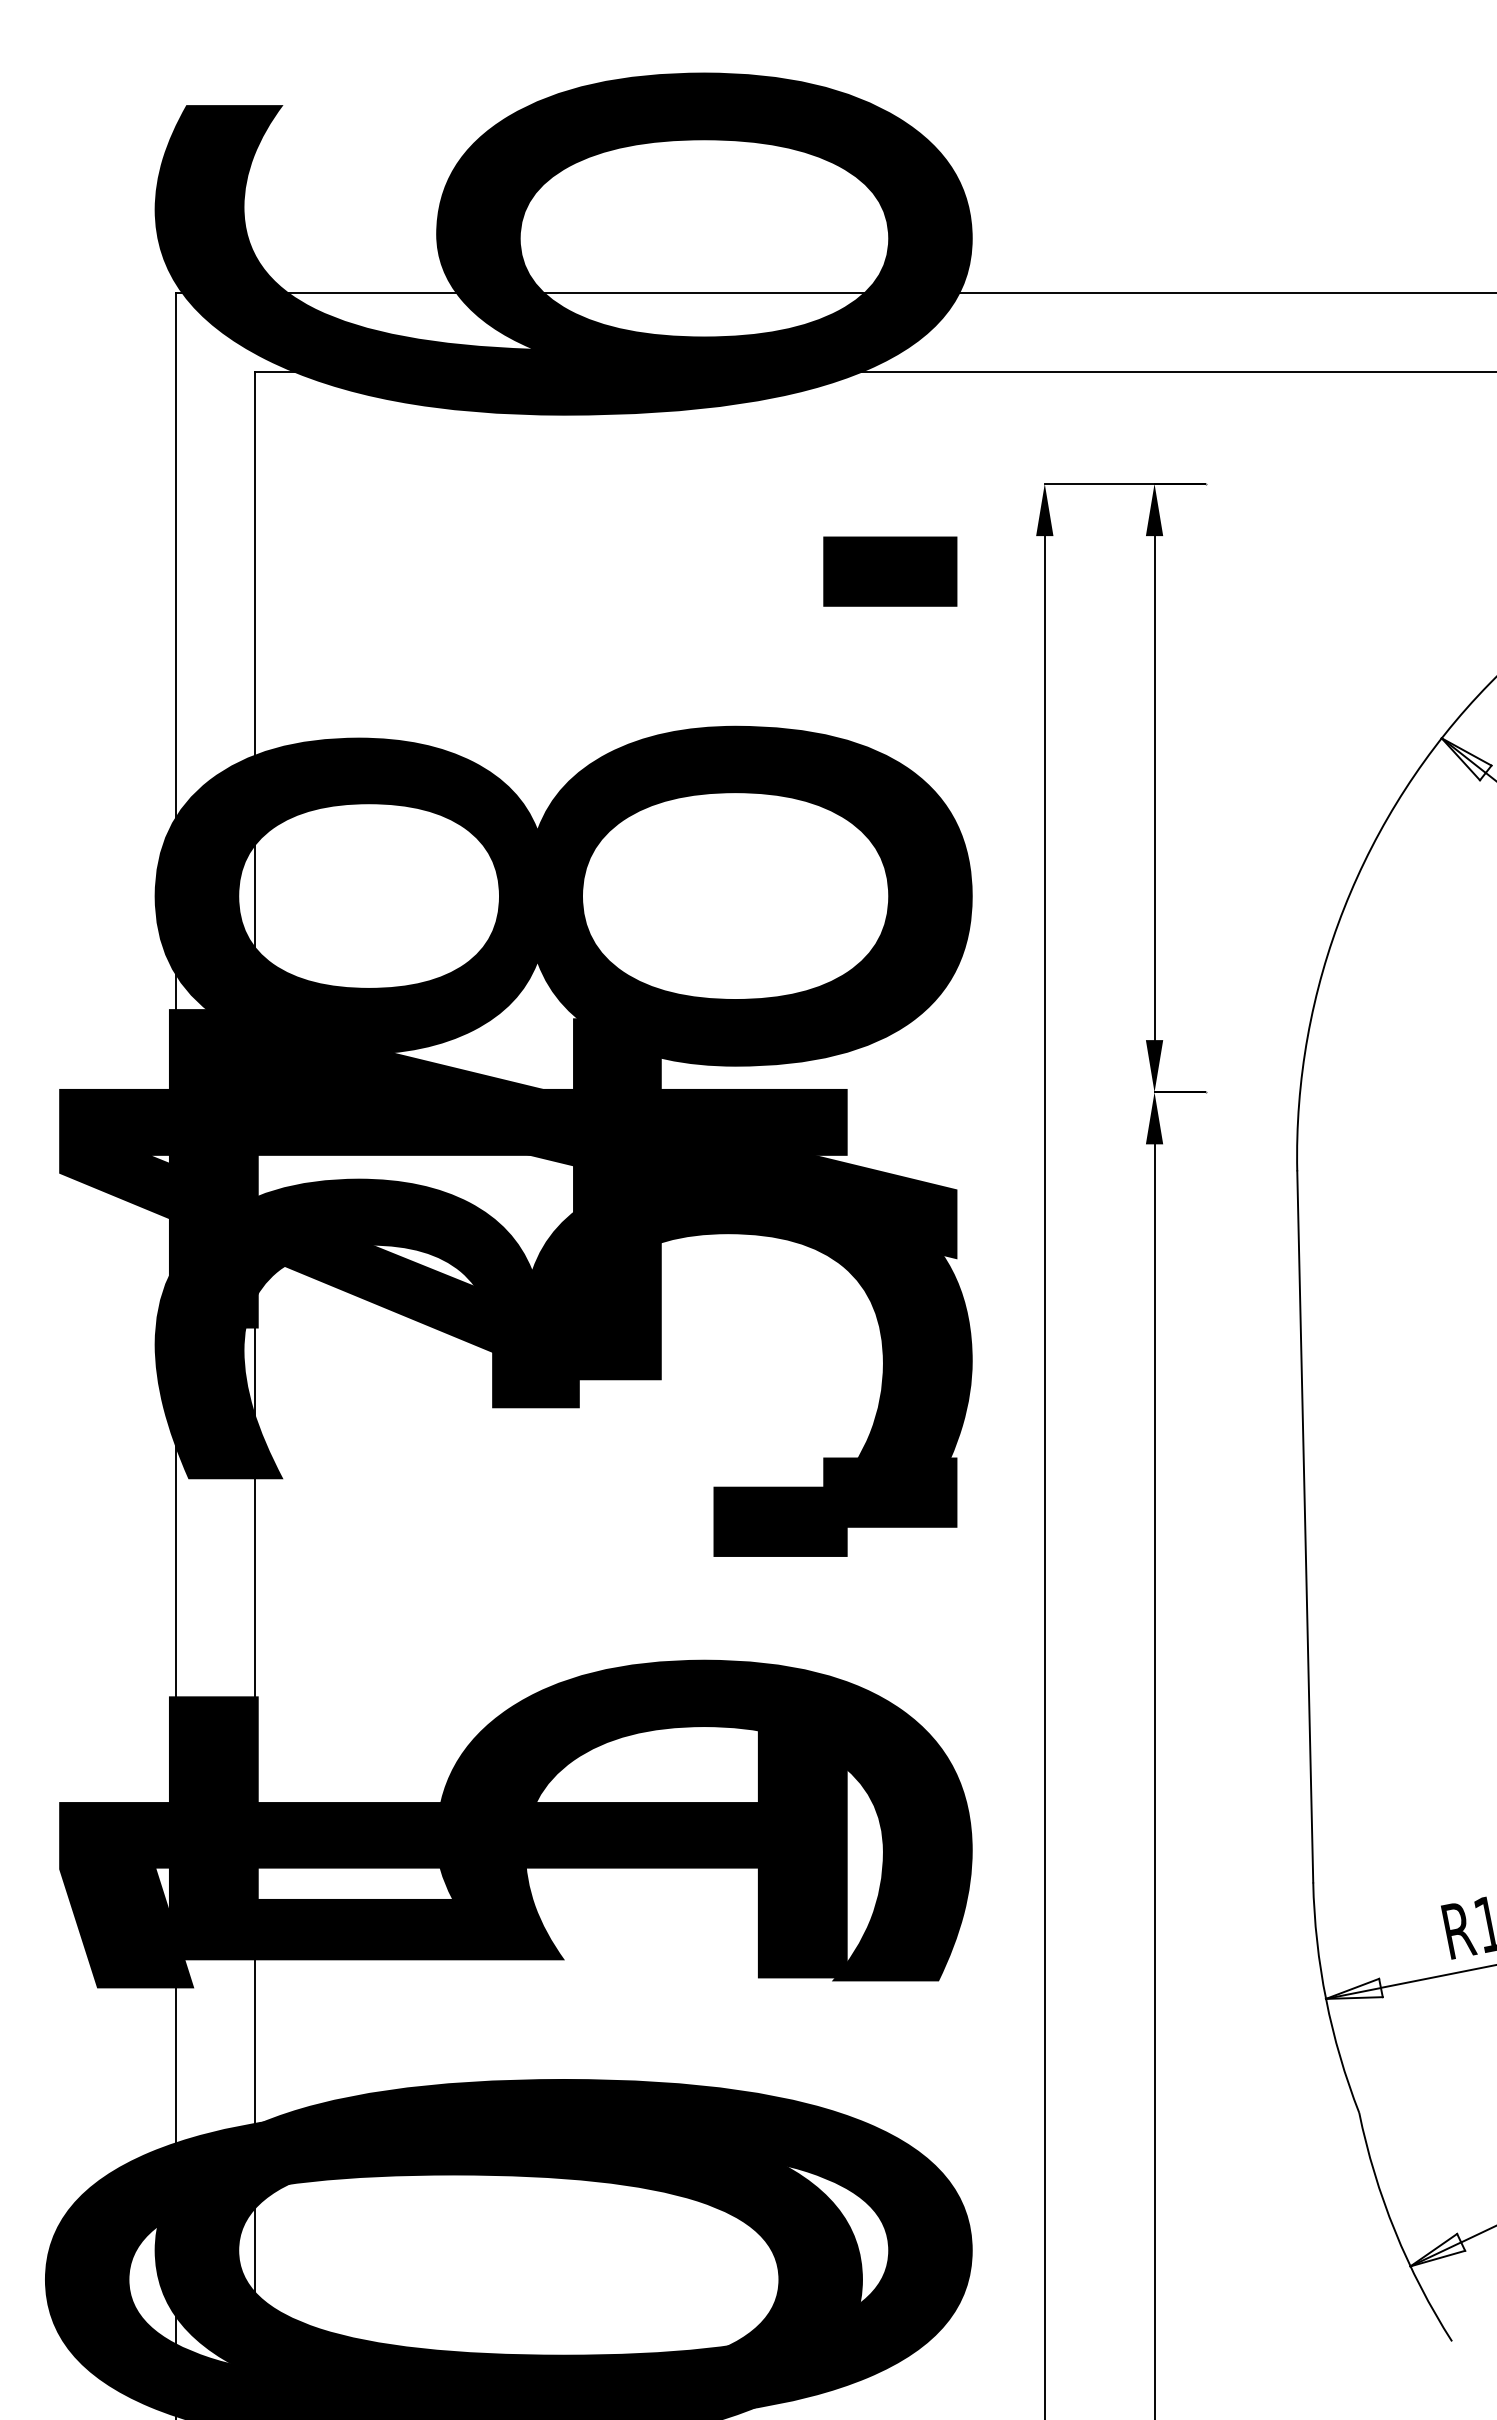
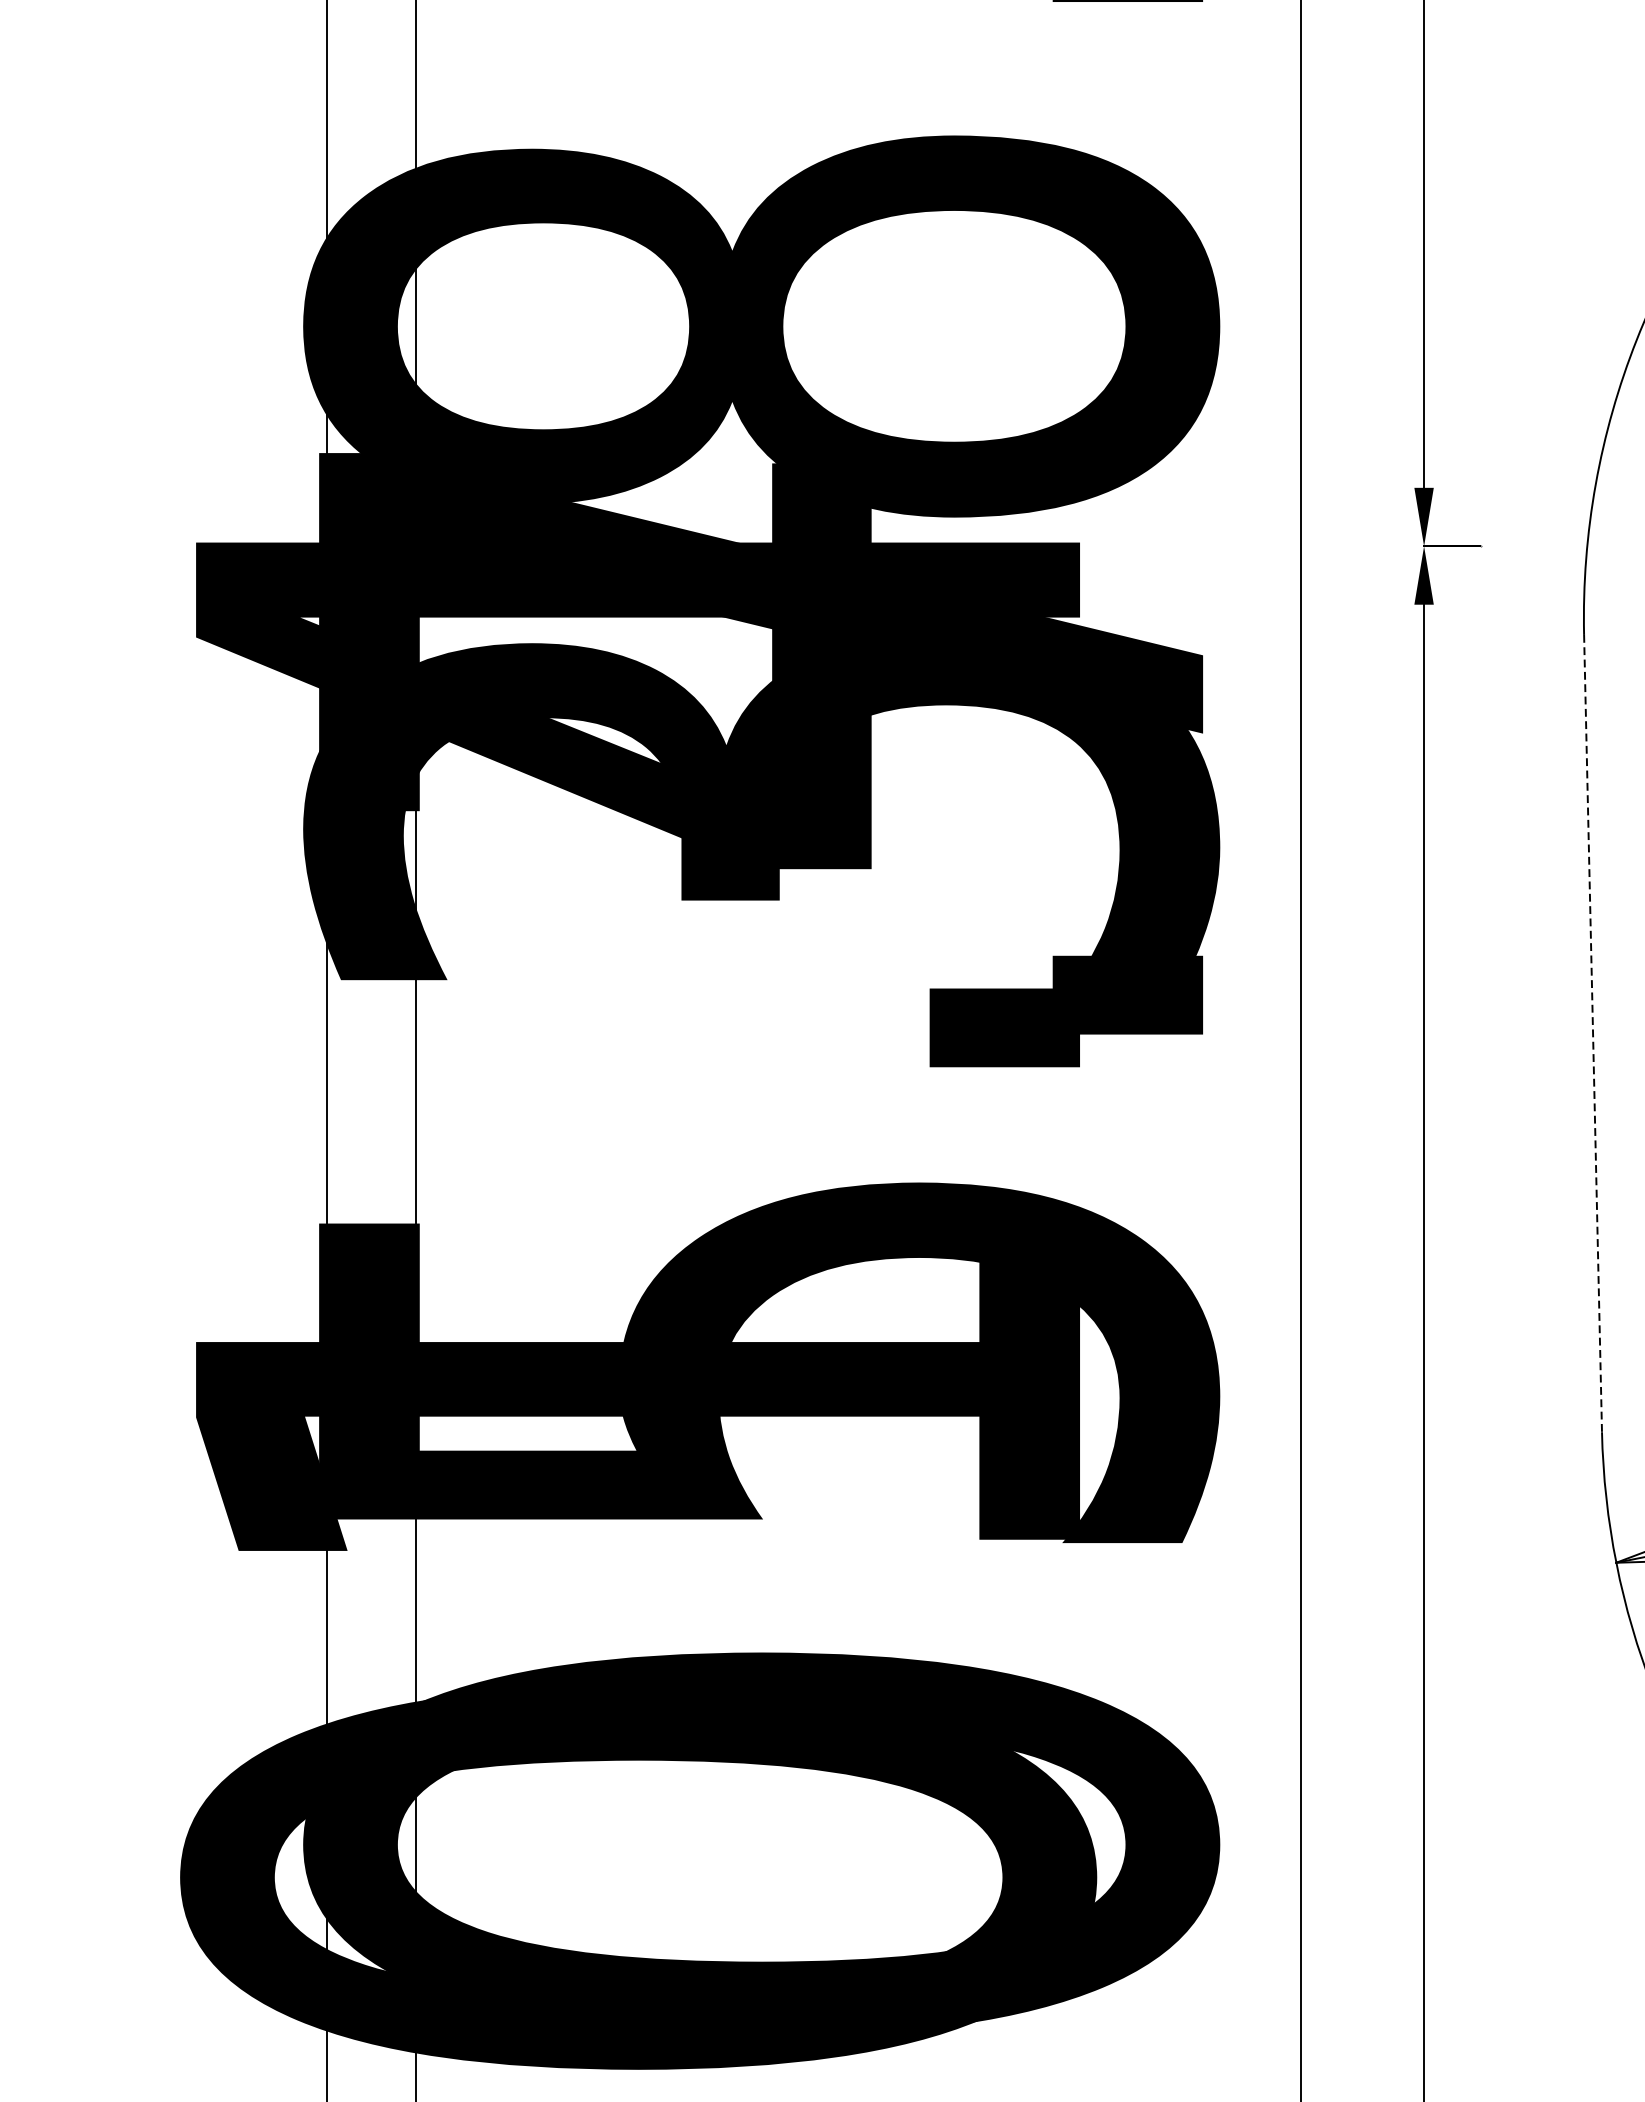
line: (1305, 1526) -> (1593, 1033), solid -> dashed

